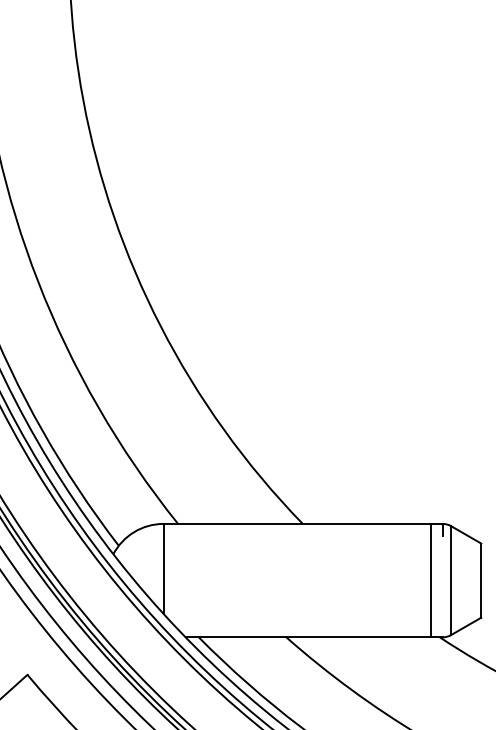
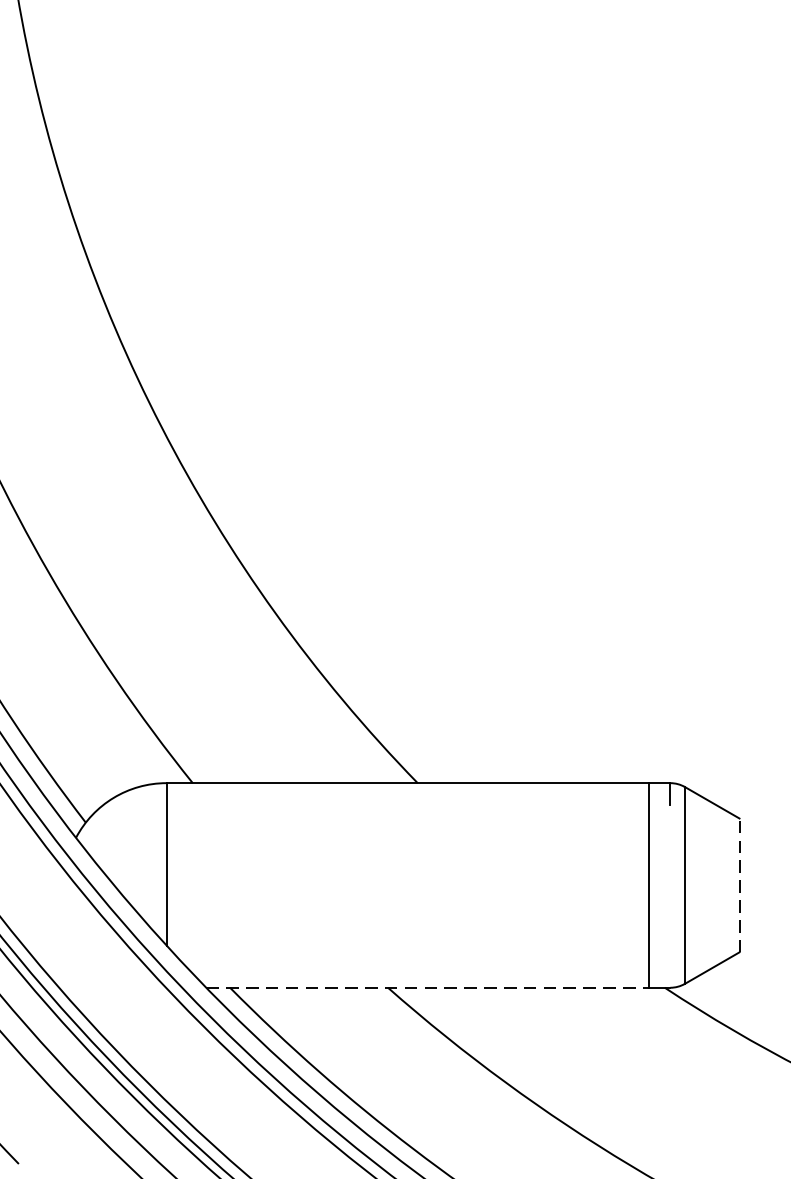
line: (481, 580) -> (740, 885), solid -> dashed
line: (308, 637) -> (427, 988), solid -> dashed

